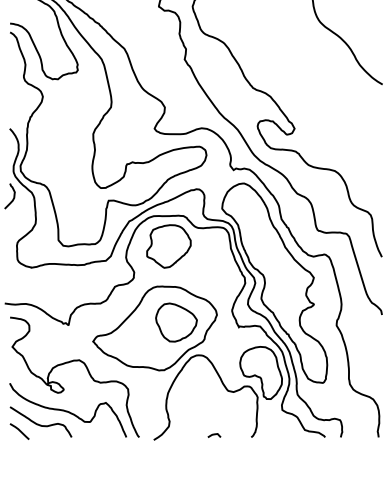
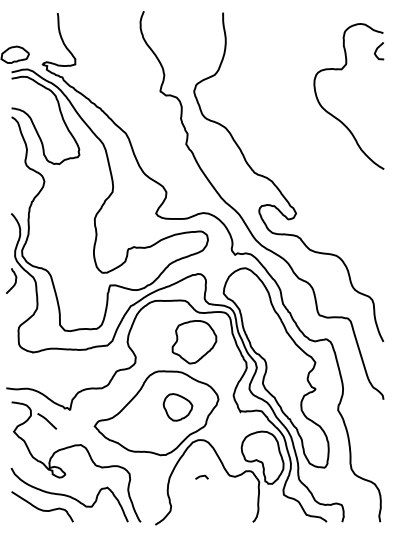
part: (168, 246) -> (194, 342), moved
part: (175, 322) -> (177, 407), size x0.7
line: (19, 431) -> (47, 421), moved
curve: (213, 434) -> (201, 476), moved

